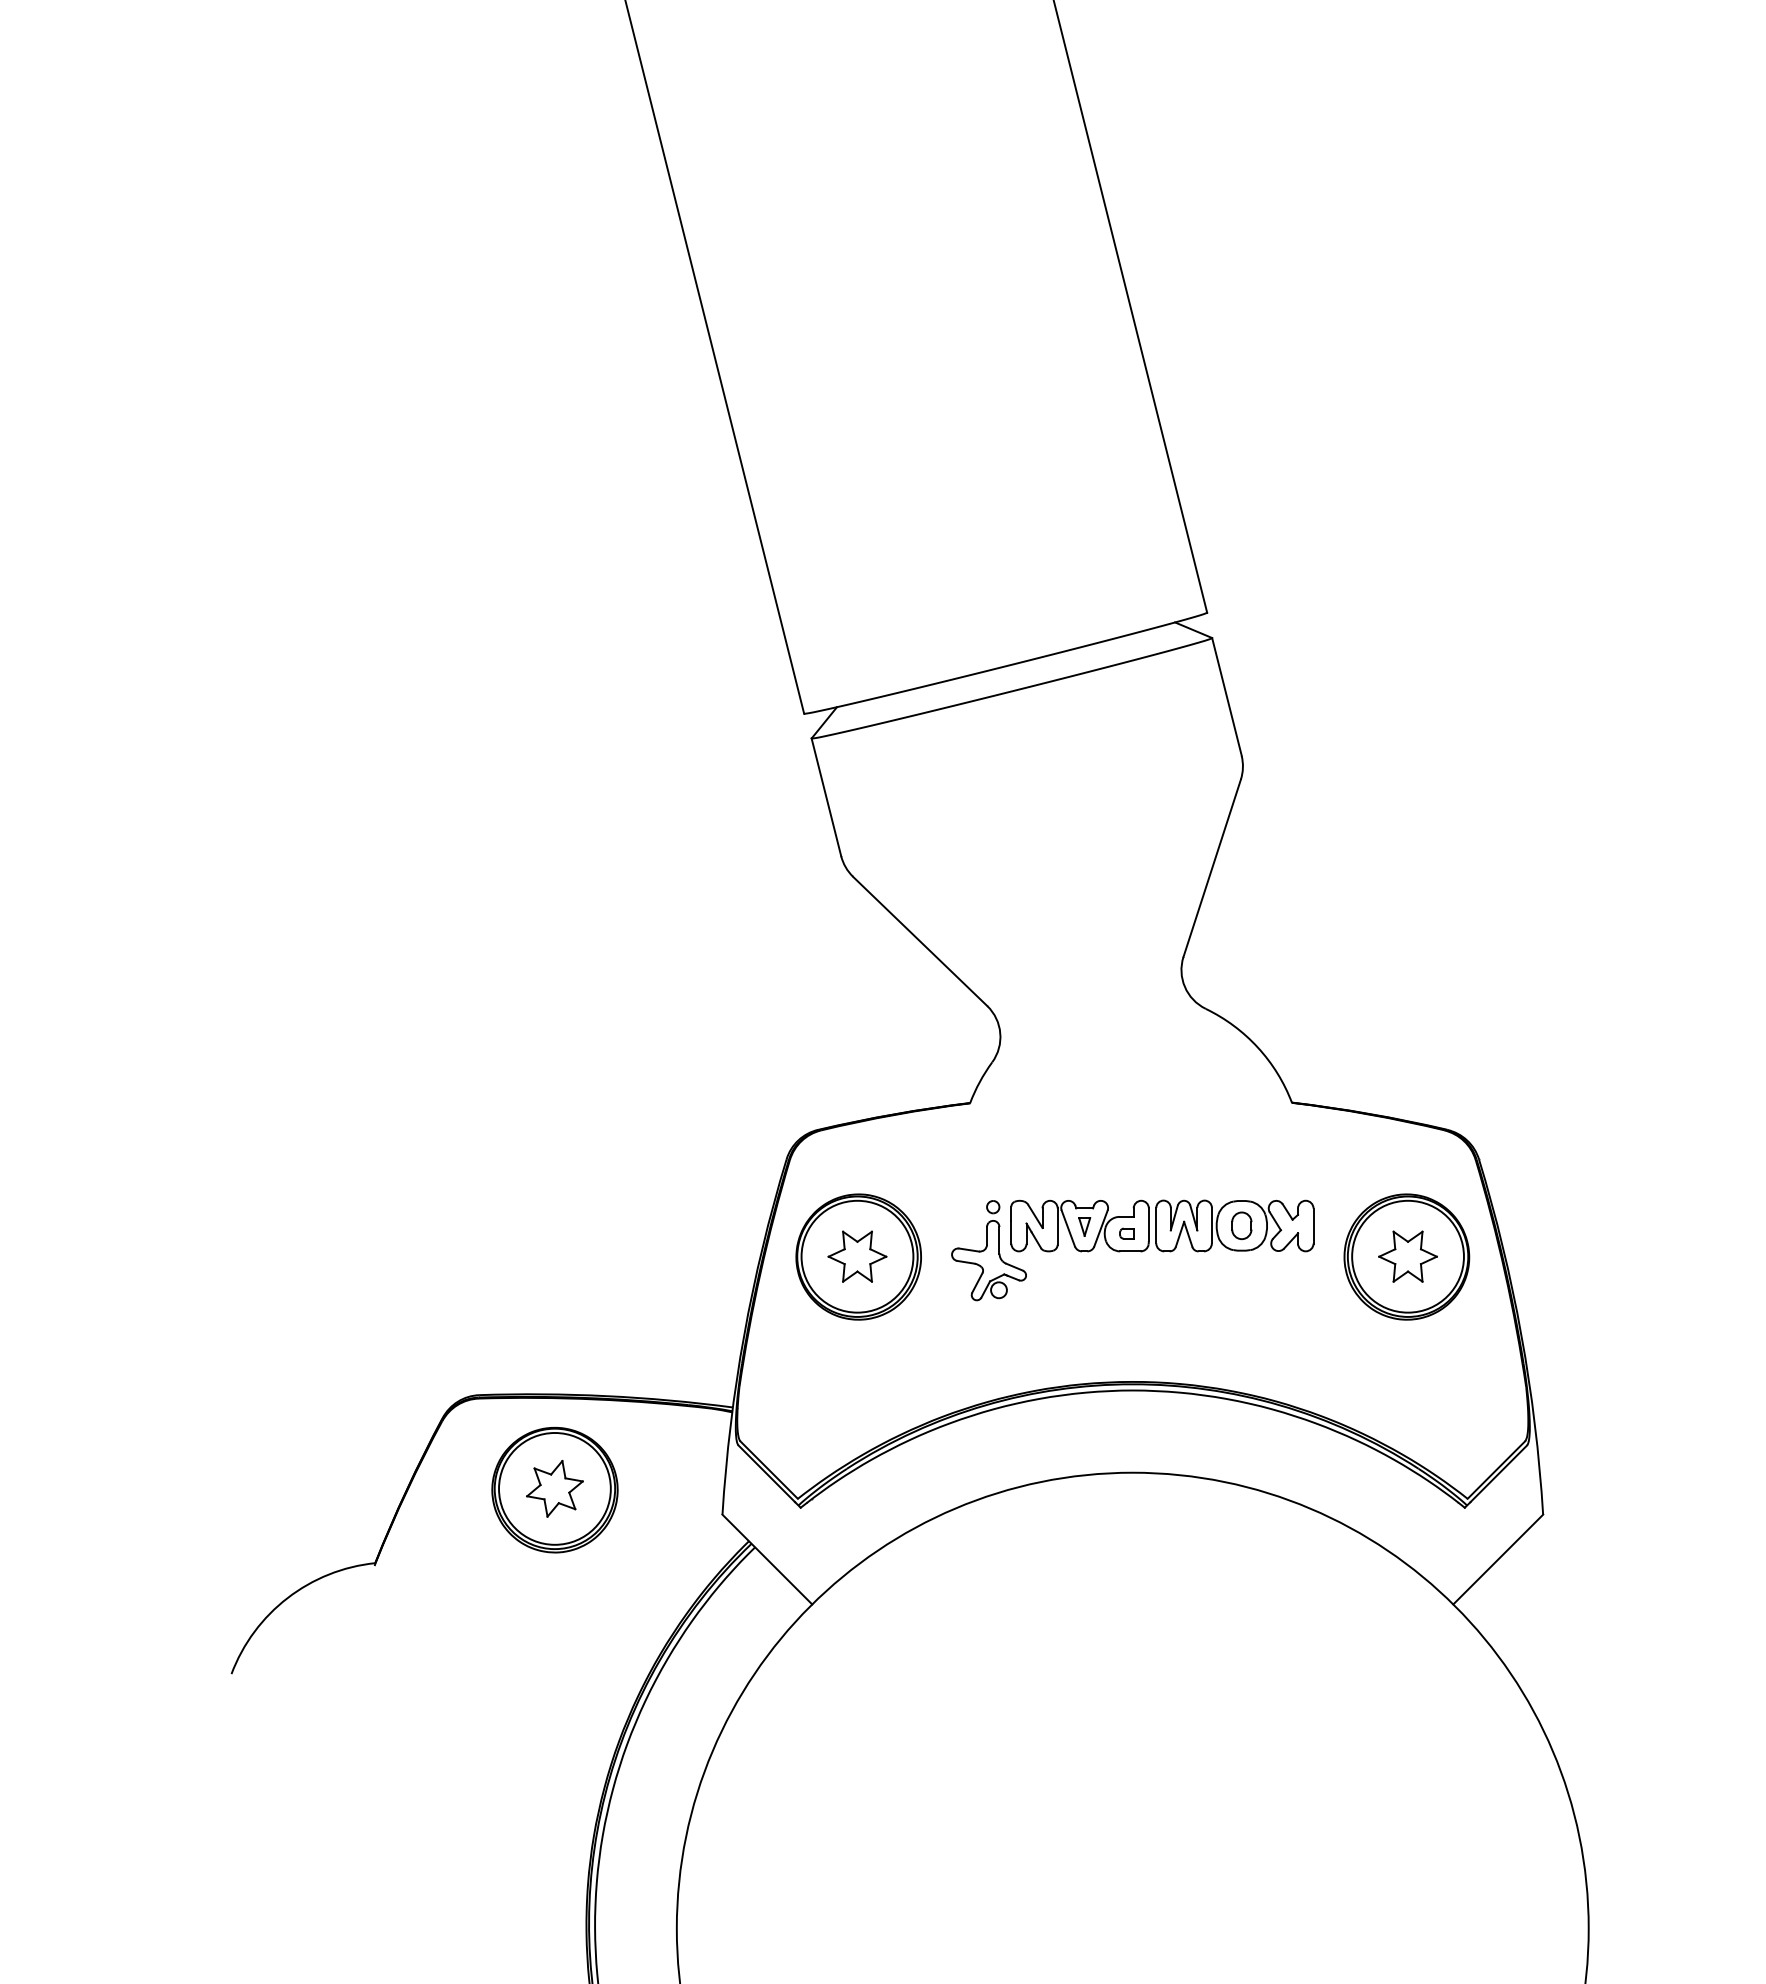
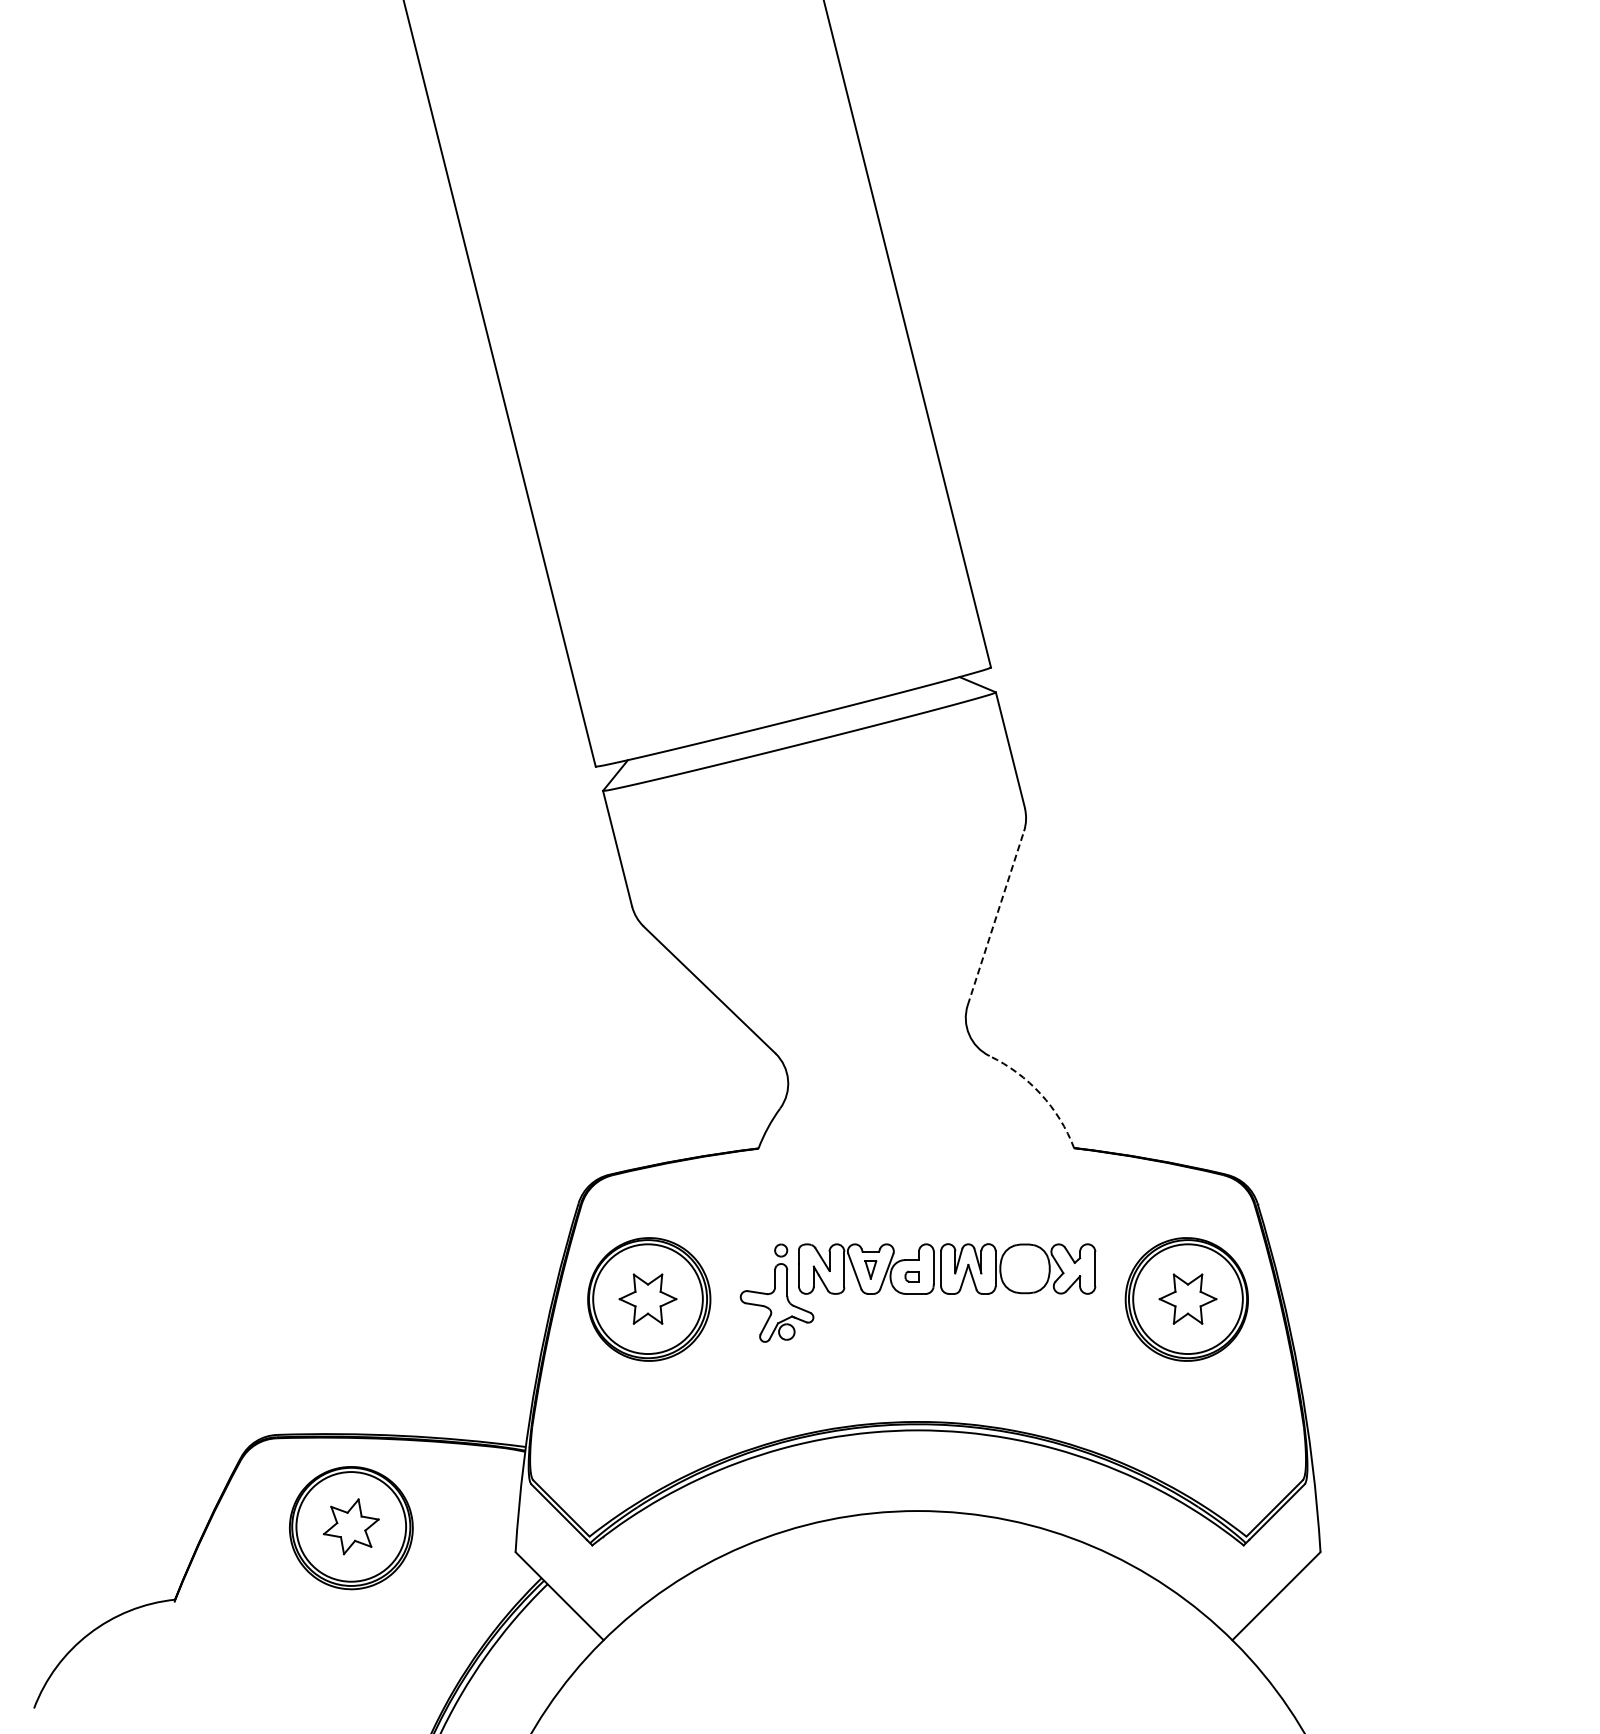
line: (1212, 867) -> (996, 917), solid -> dashed
arc: (1257, 1047) -> (1040, 1093), solid -> dashed
part: (1241, 1225) -> (1024, 1268), removed

